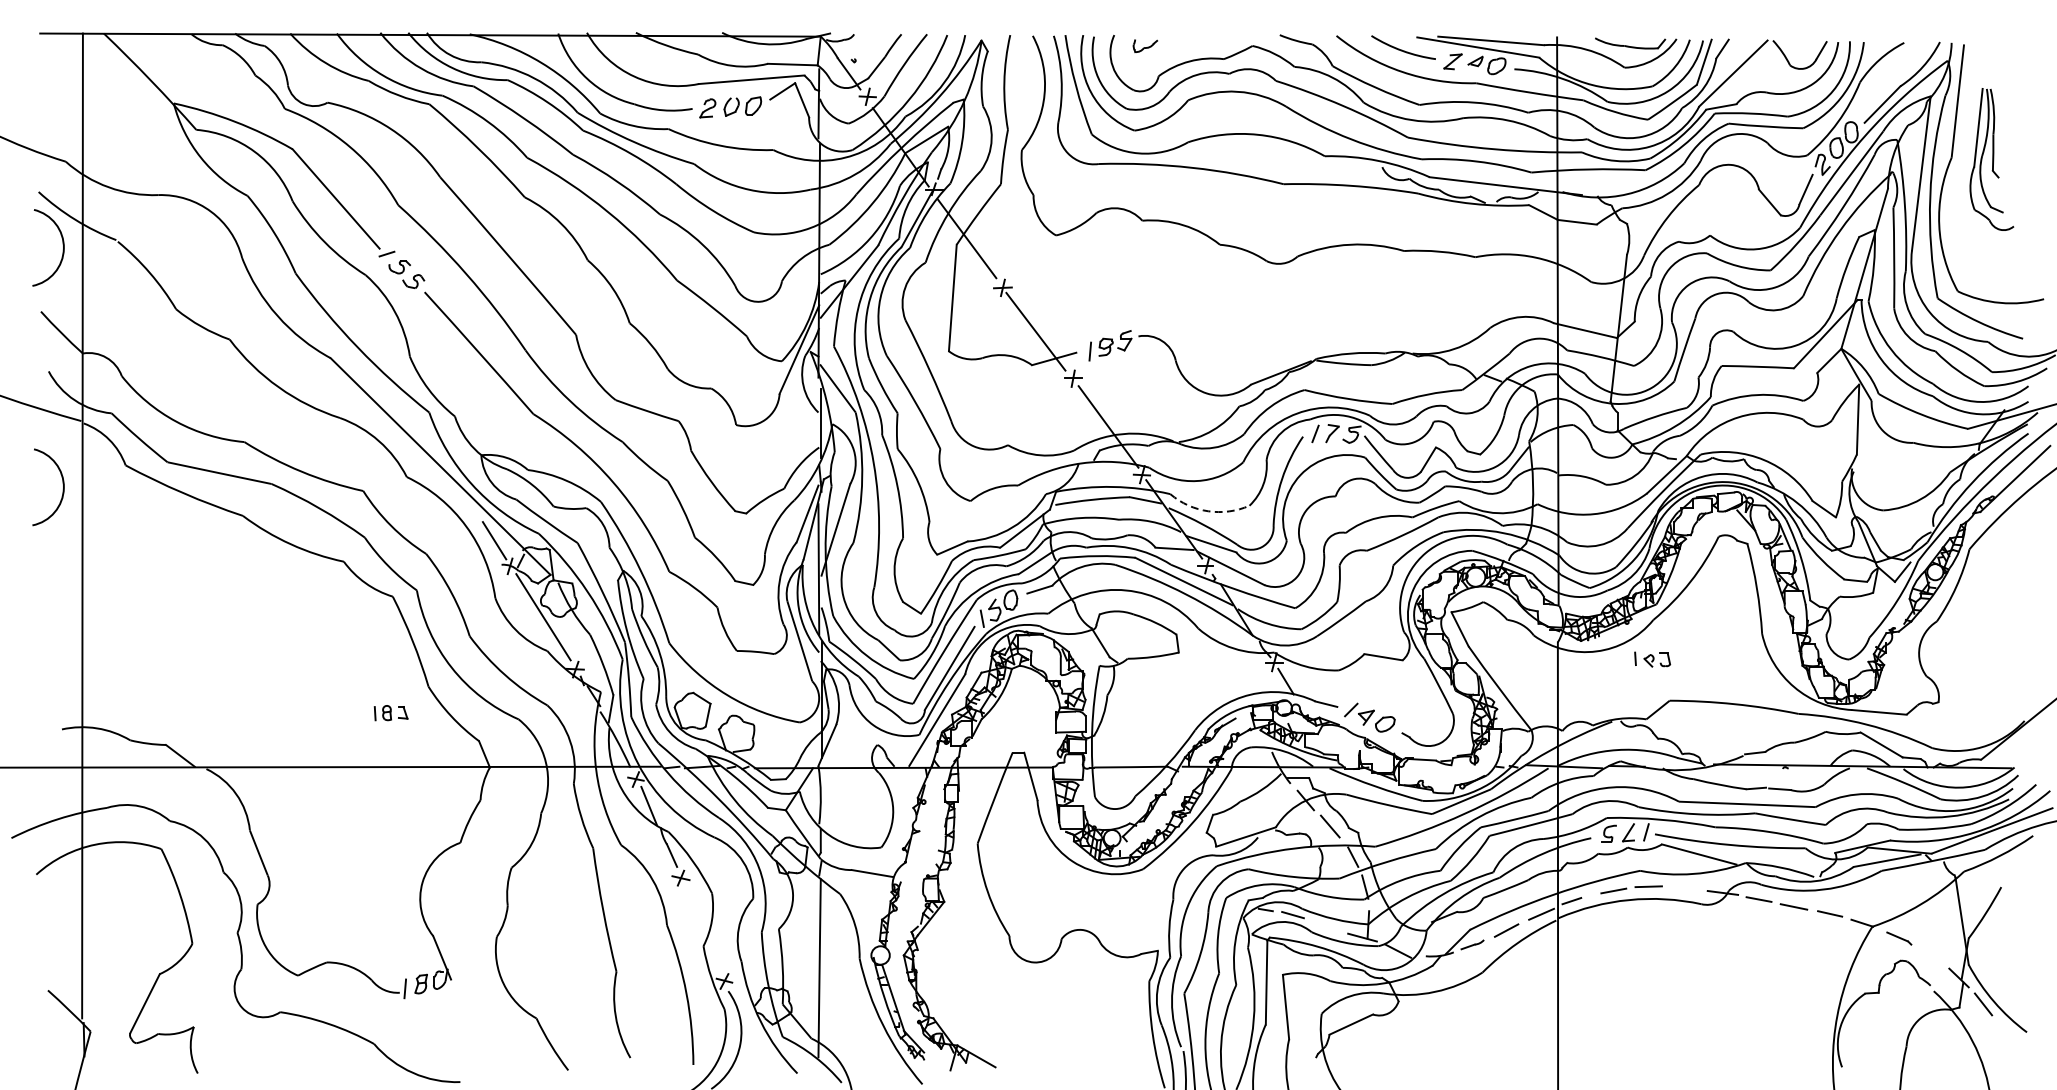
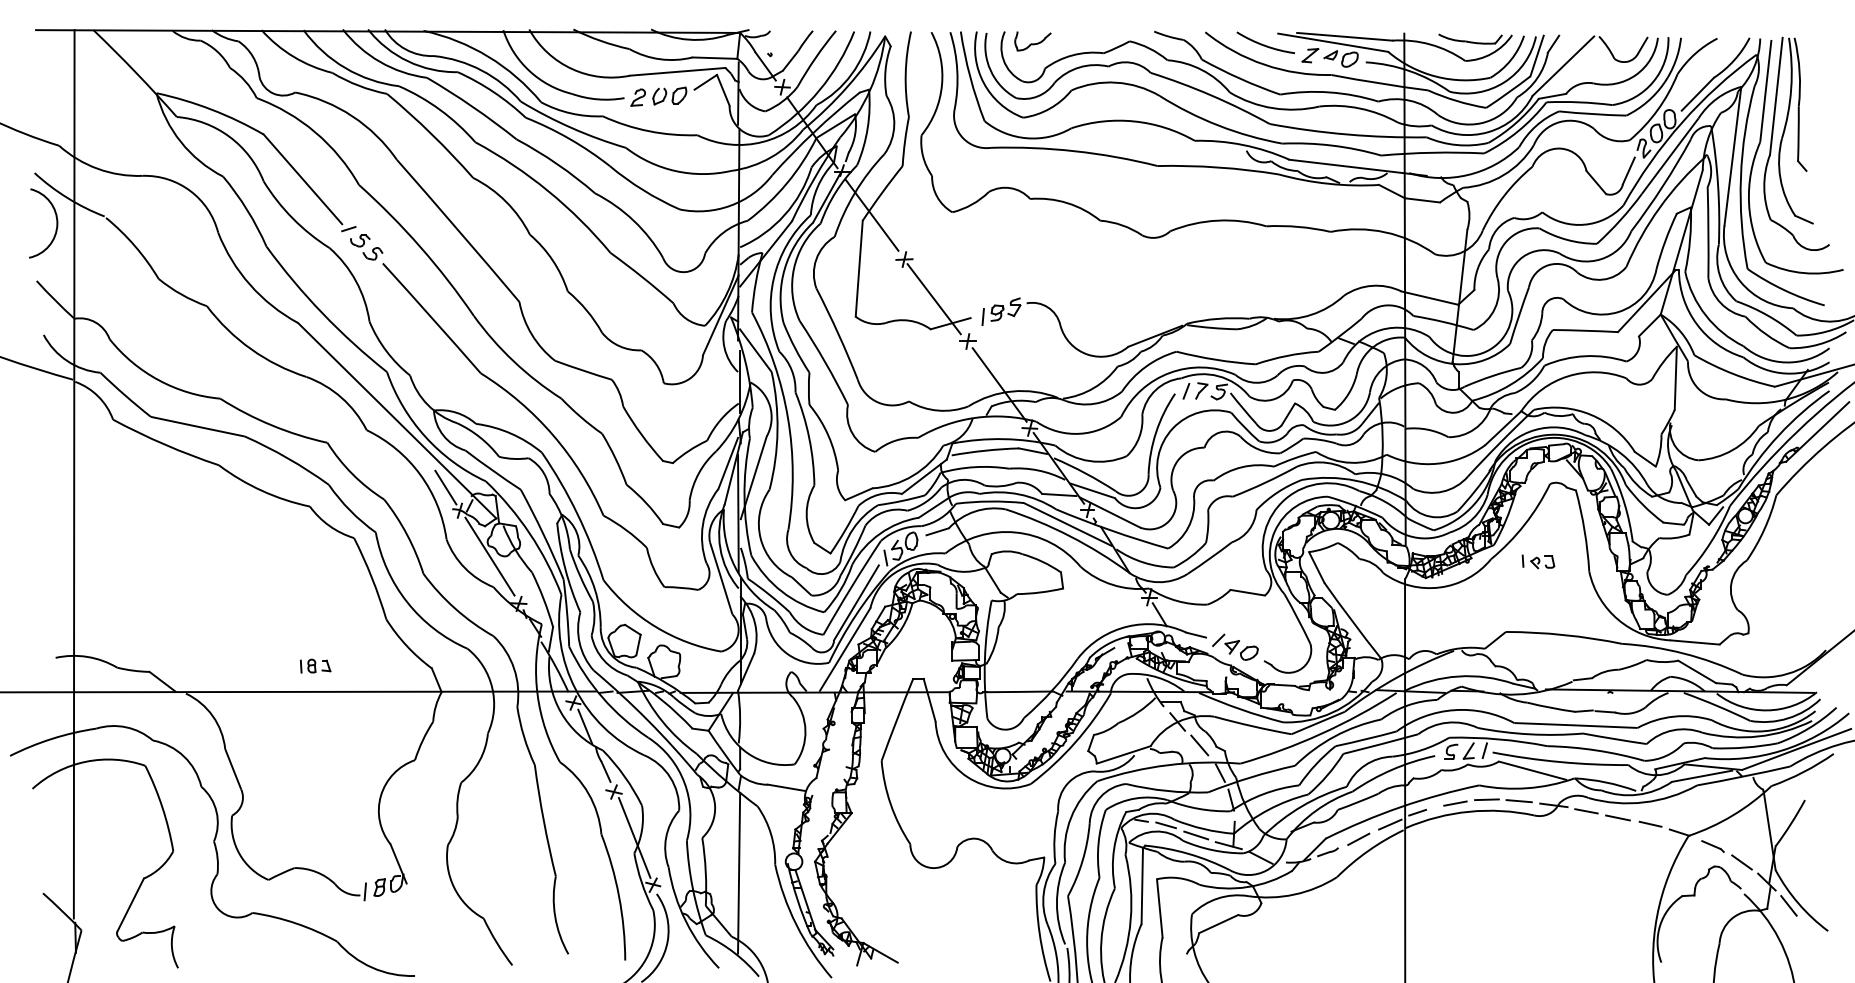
part: (1144, 46) -> (1032, 41), size x1.67
part: (1991, 159) -> (1796, 143), size x1.67
arc: (62, 487) -> (56, 439), removed
arc: (1208, 511) -> (1089, 461), dashed -> solid
part: (1652, 659) -> (1538, 561), moved
part: (391, 712) -> (315, 665), moved
line: (1683, 888) -> (1518, 801), added
line: (1326, 926) -> (1196, 835), added
line: (703, 928) -> (634, 837), added
line: (1930, 956) -> (1741, 862), added

